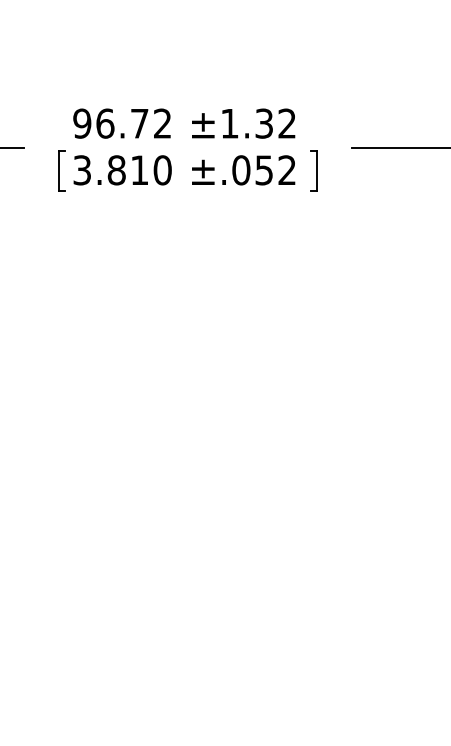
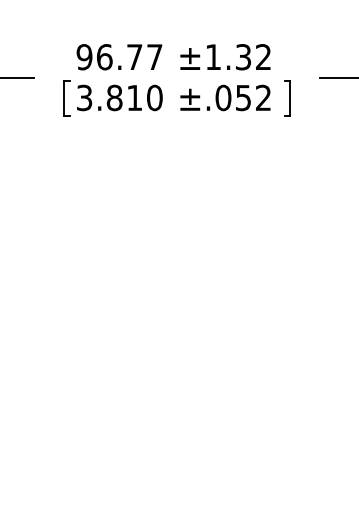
text: (162, 123) -> (154, 57), 96.72 -> 96.77

